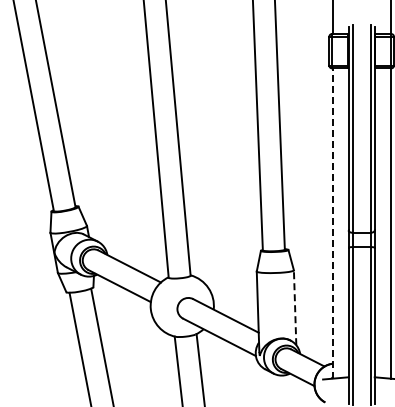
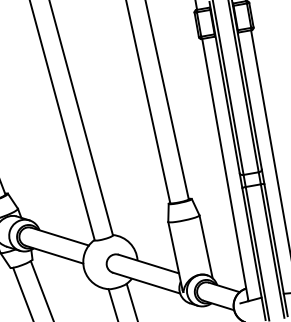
line: (332, 223) -> (225, 170), dashed -> solid
line: (295, 307) -> (206, 246), dashed -> solid

